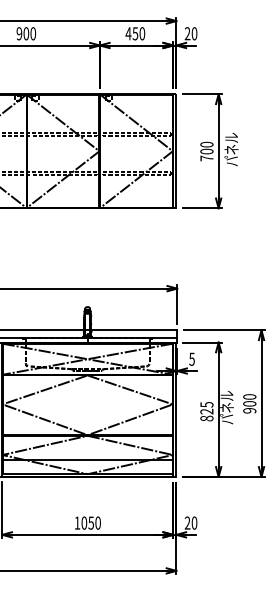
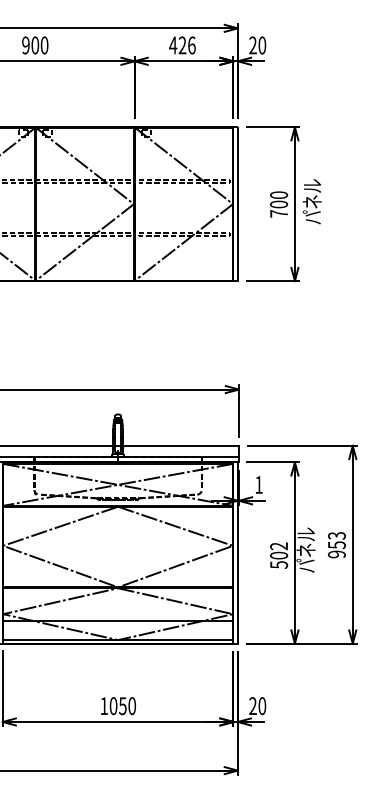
text: (138, 33) -> (186, 45), 450 -> 426
text: (191, 358) -> (258, 484), 5 -> 1
text: (249, 400) -> (336, 540), 900 -> 953
text: (207, 411) -> (279, 555), 825 -> 502

